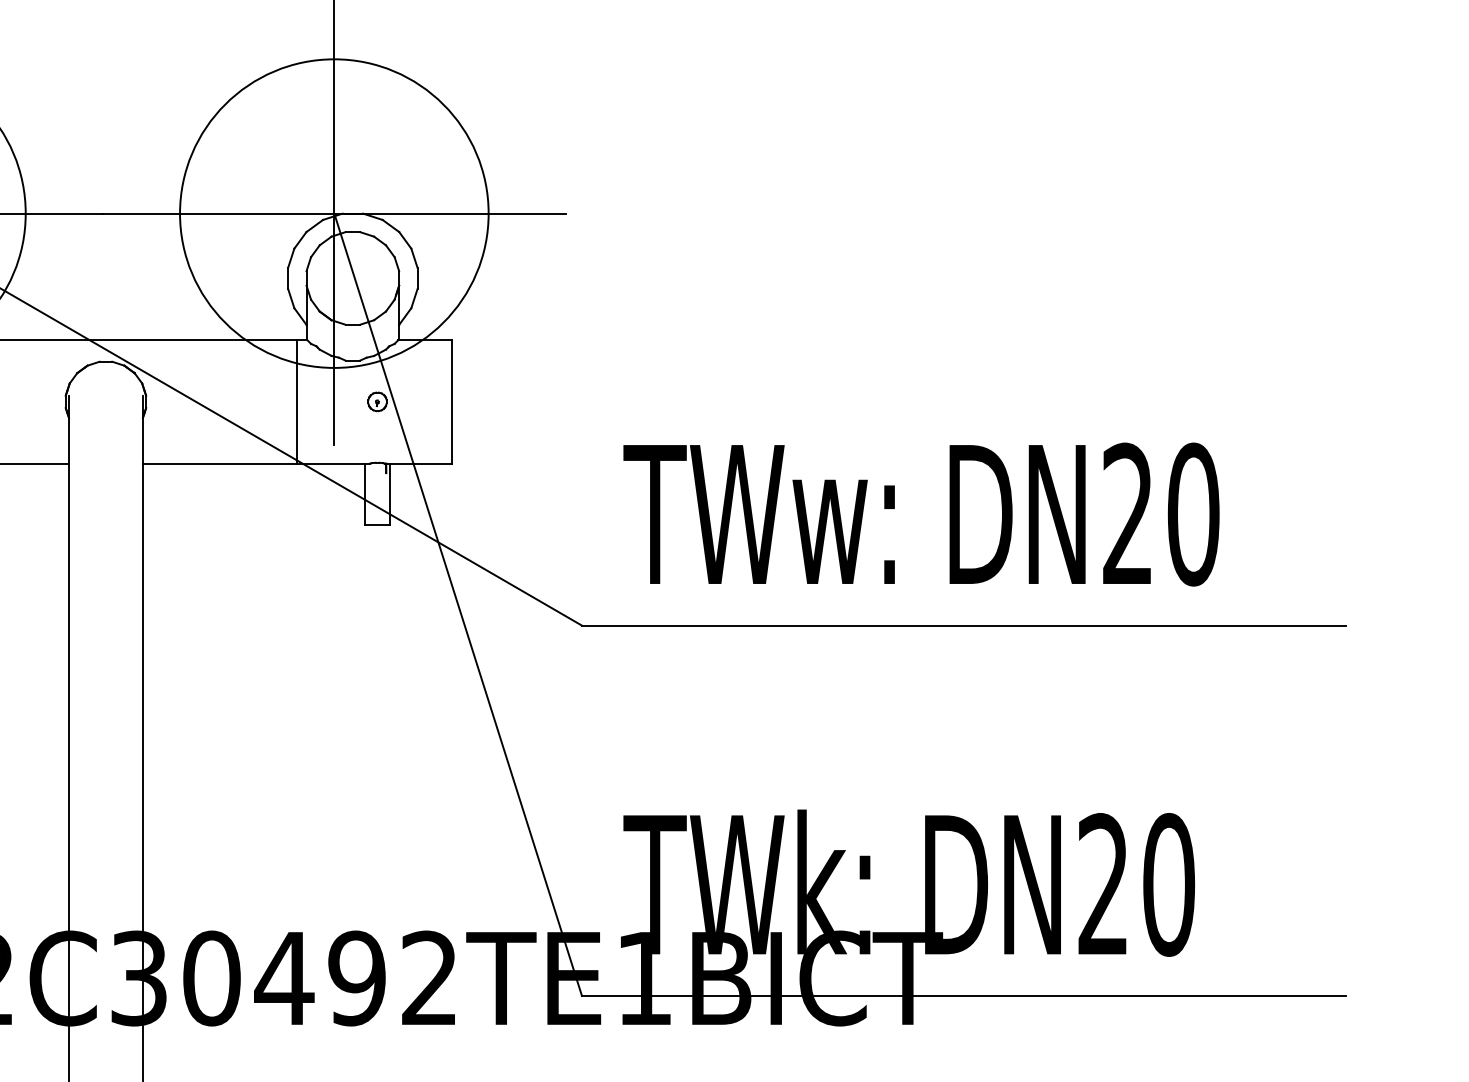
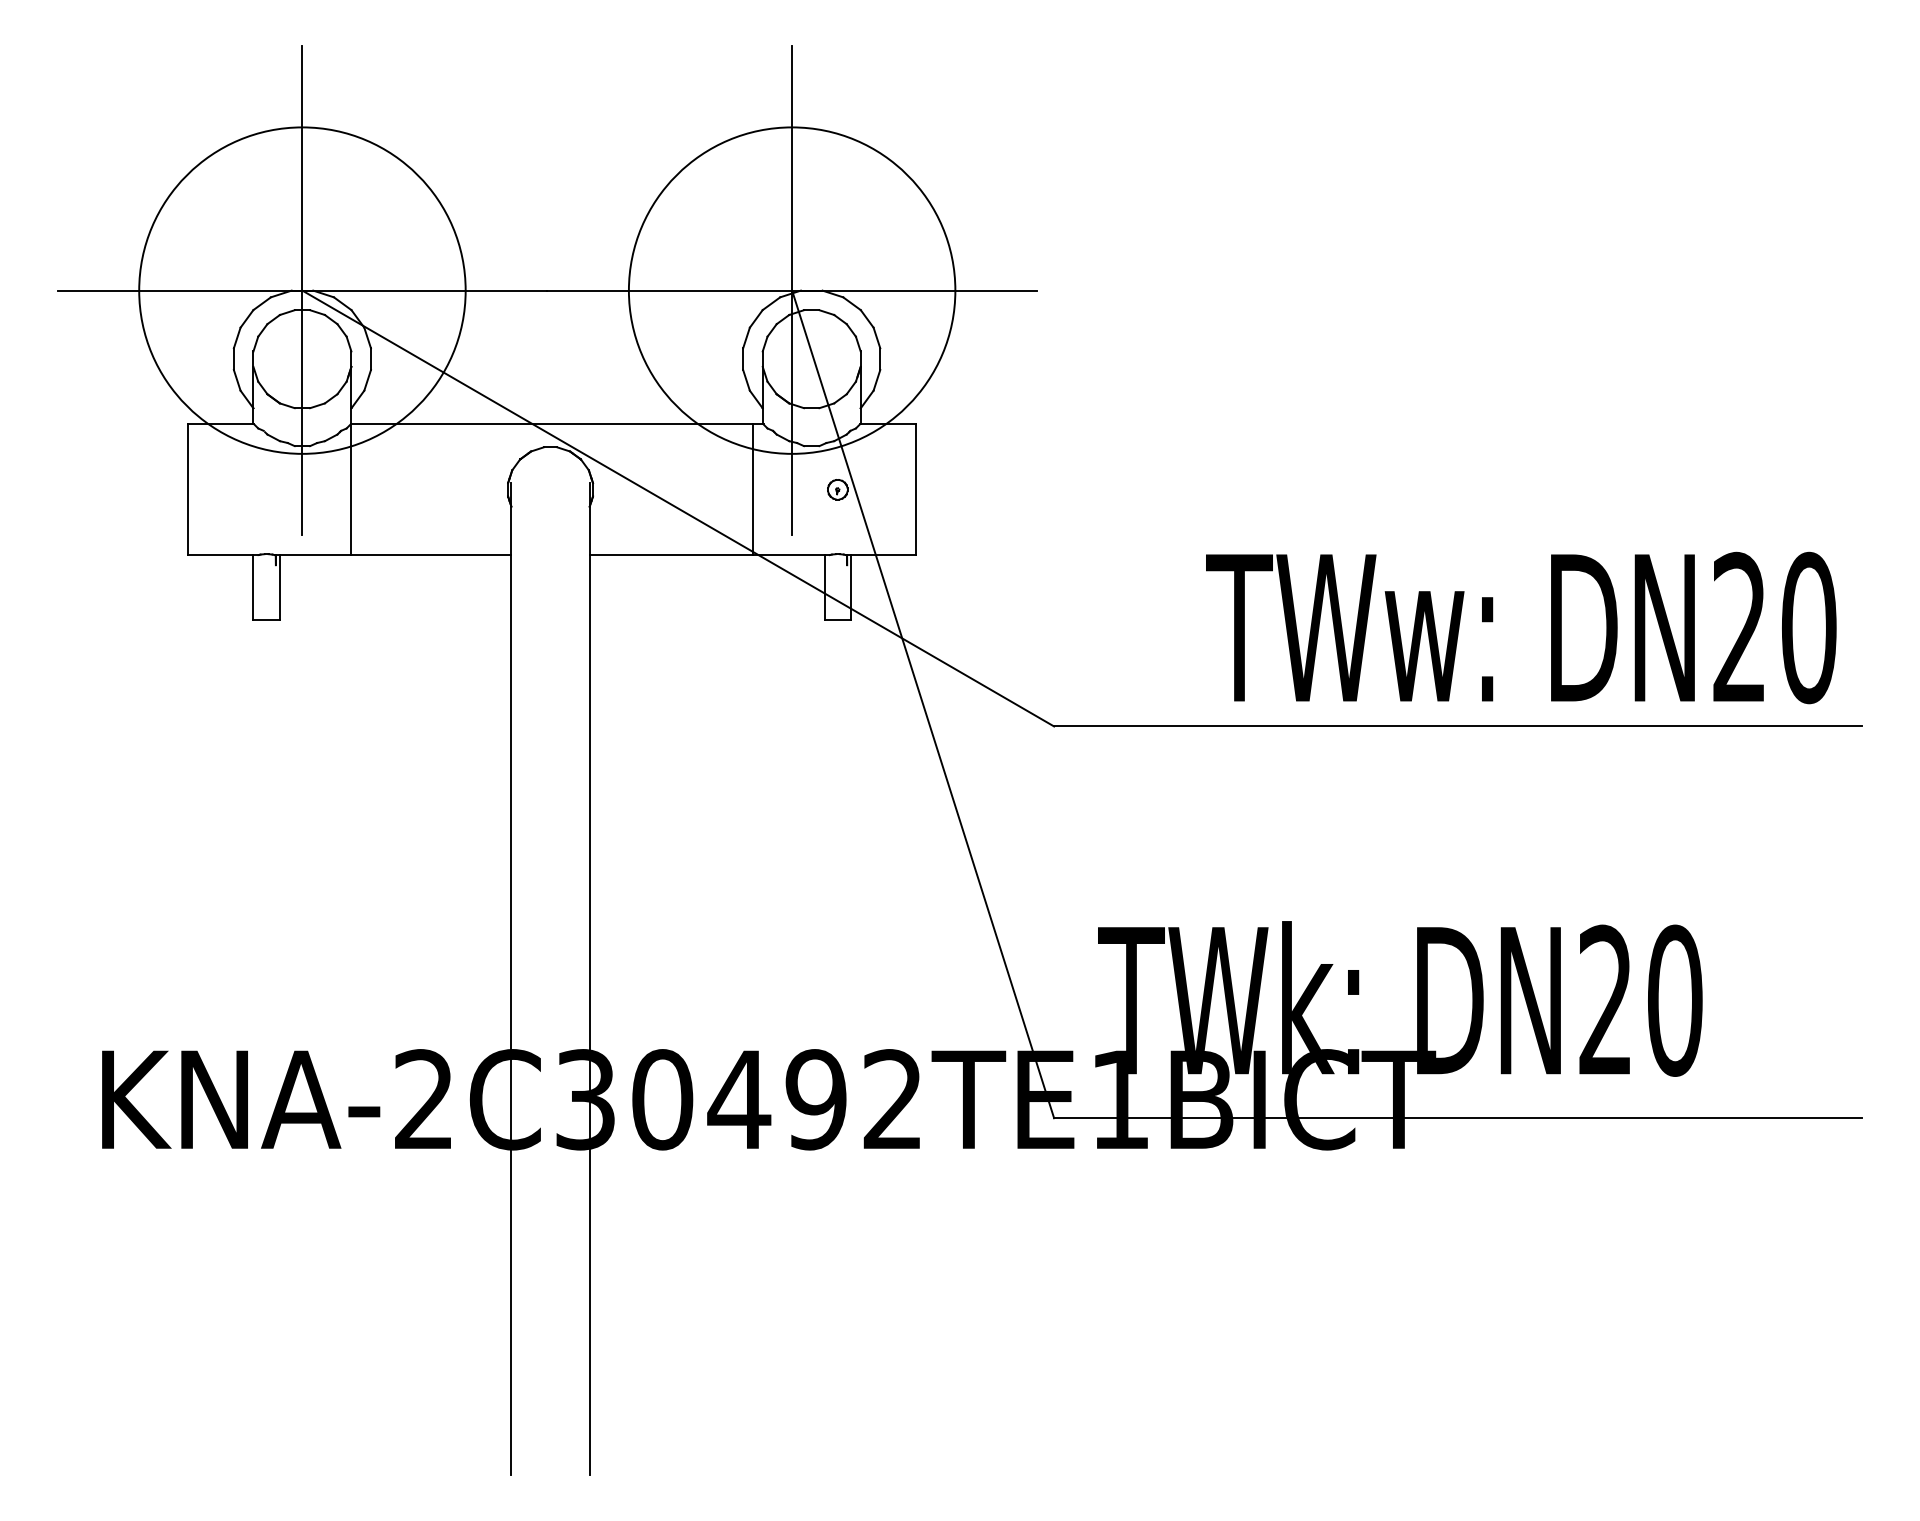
text: (921, 514) -> (1521, 627), moved

